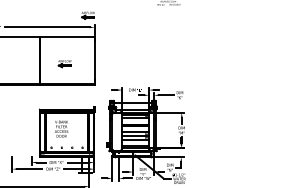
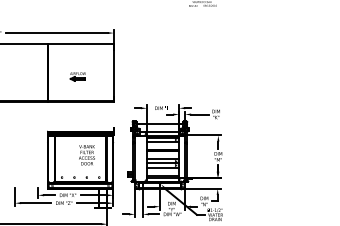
part: (87, 15) -> (105, 18), removed
text: (61, 129) -> (86, 155), moved

